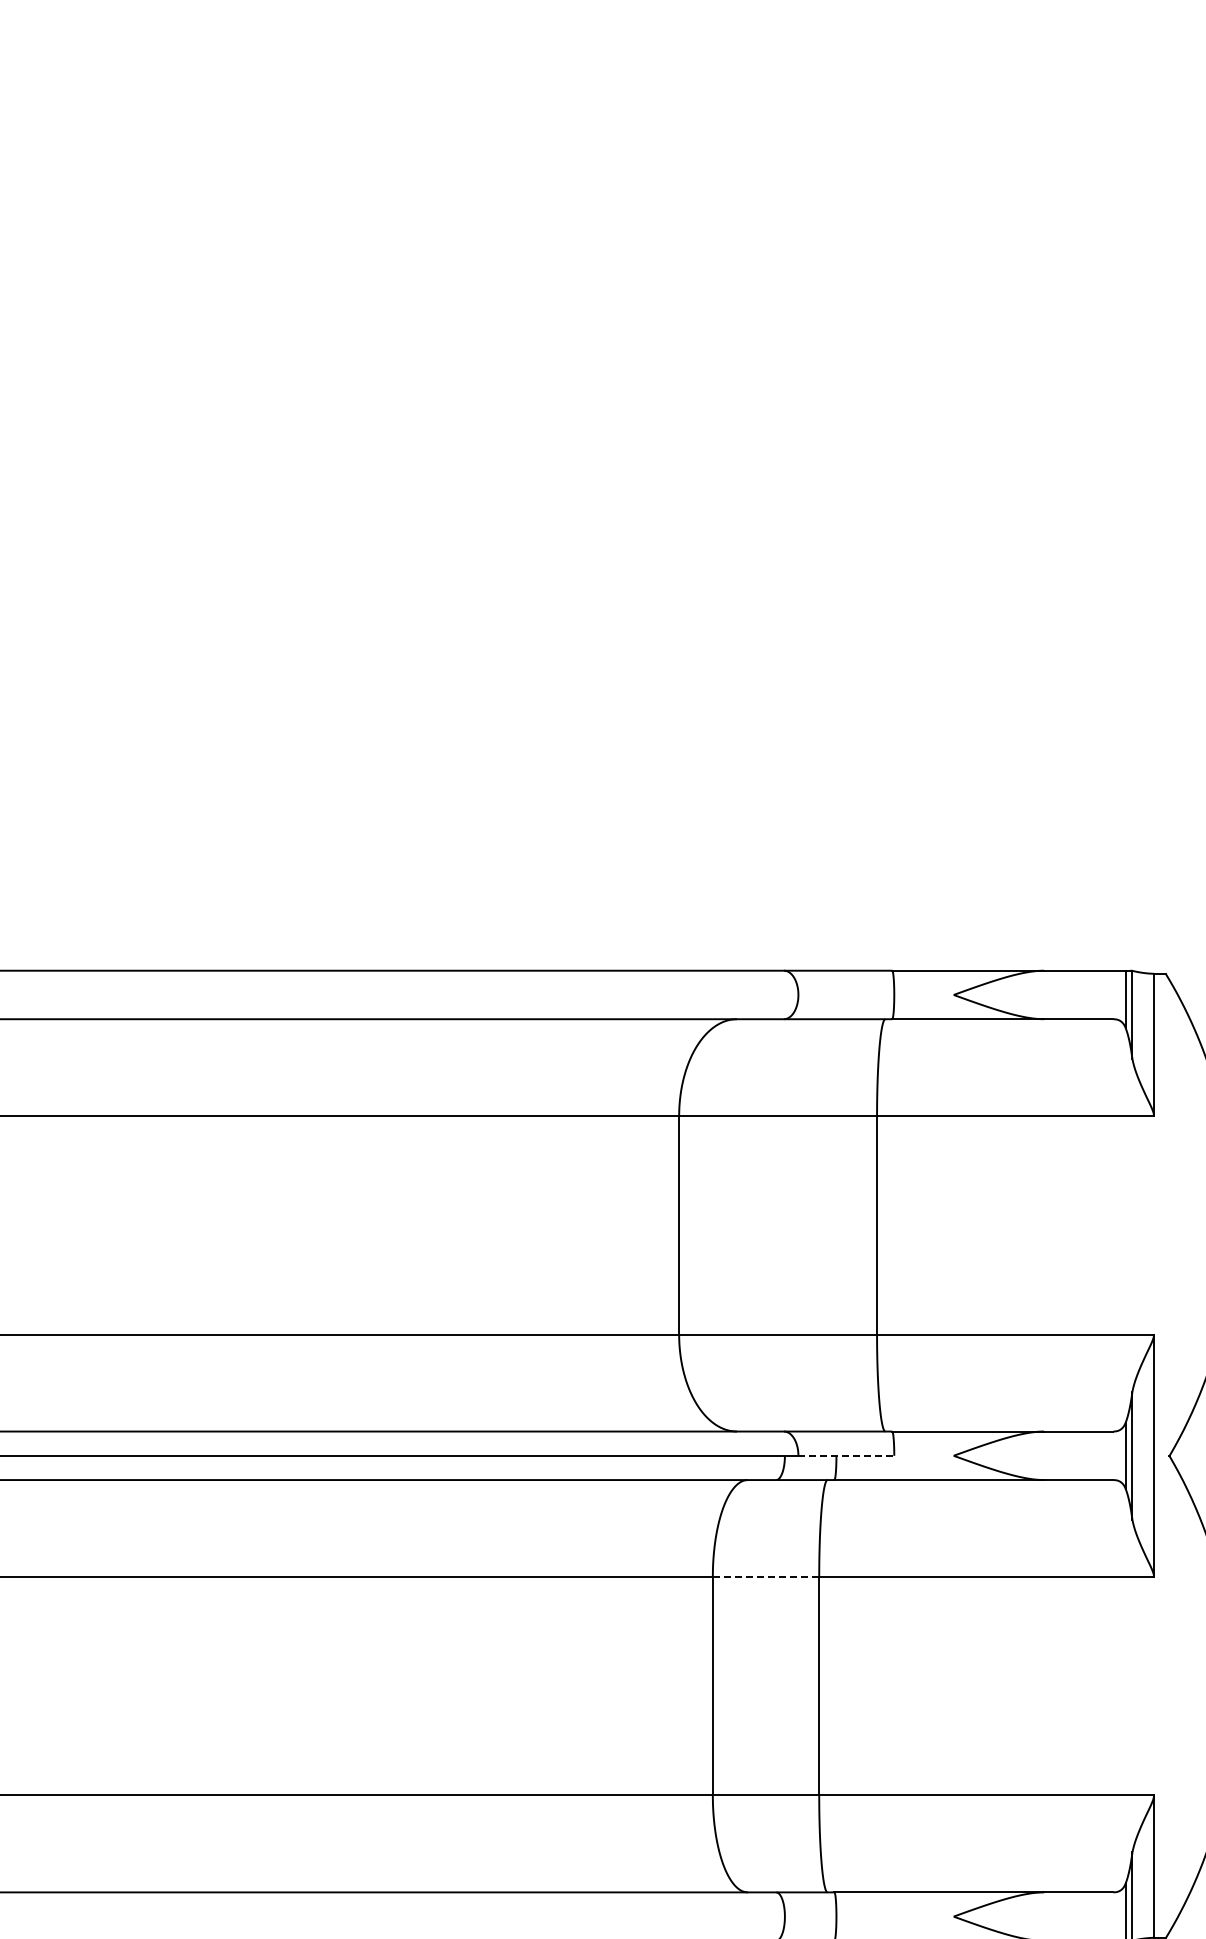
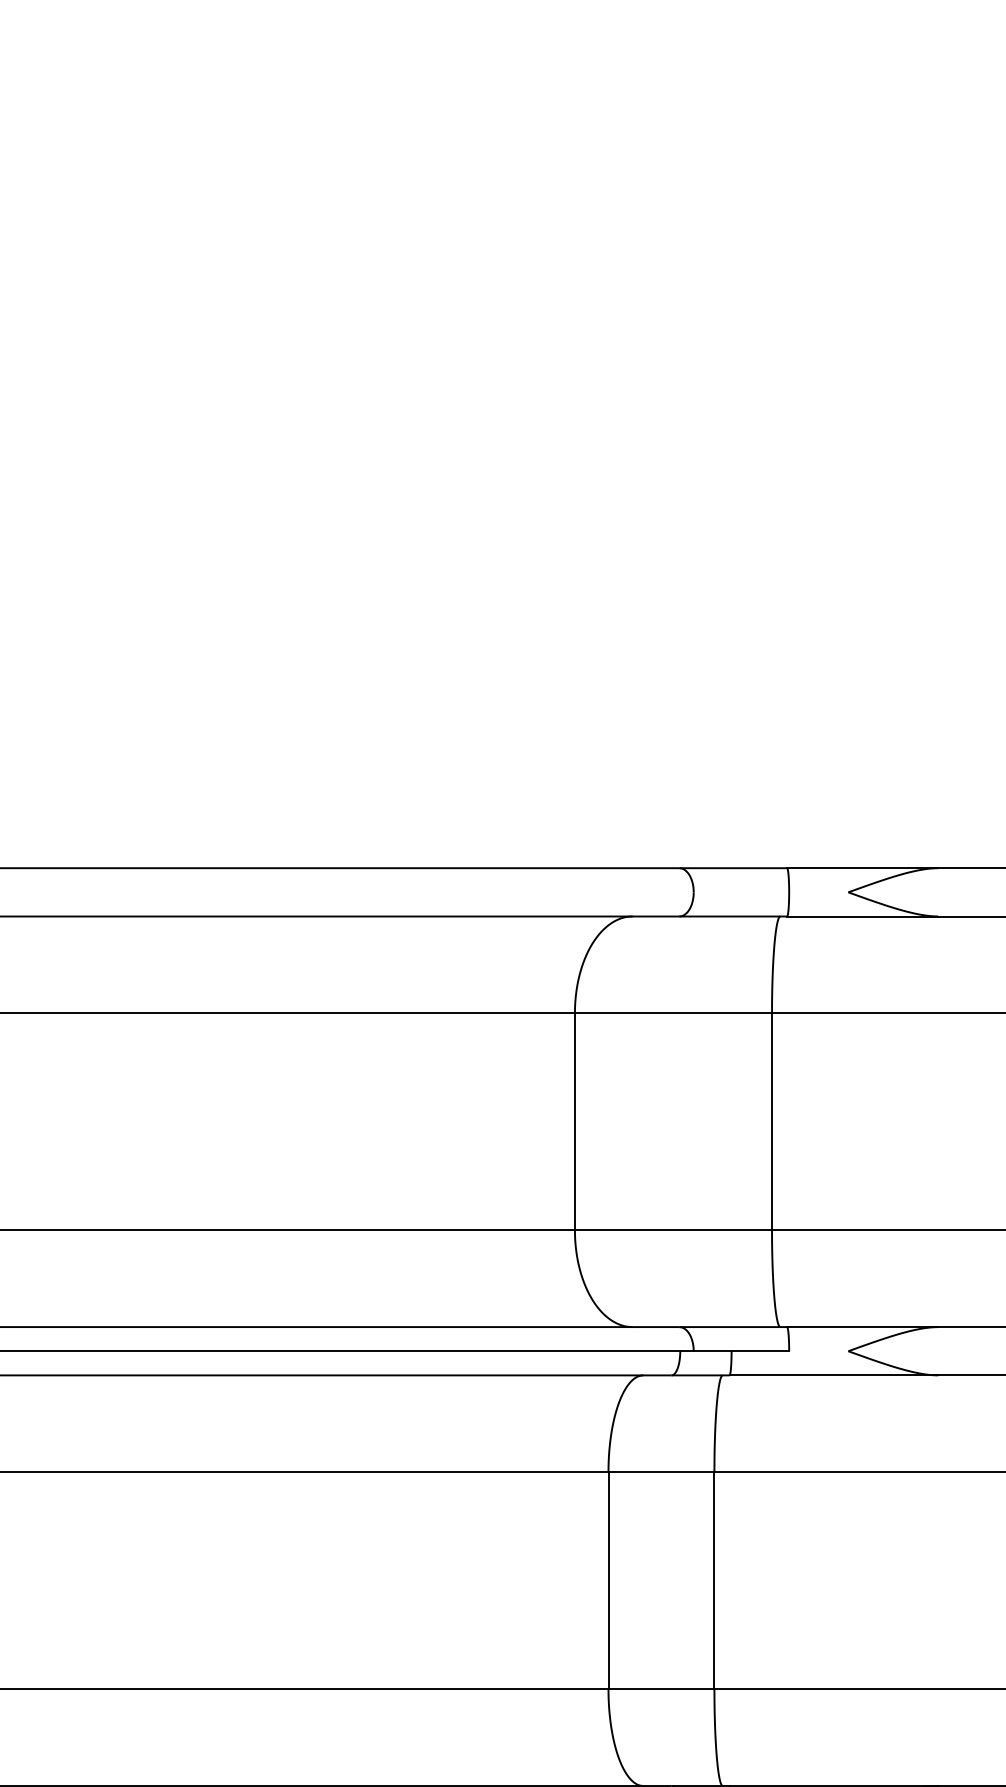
line: (846, 1455) -> (741, 1350), dashed -> solid
line: (766, 1577) -> (661, 1472), dashed -> solid

